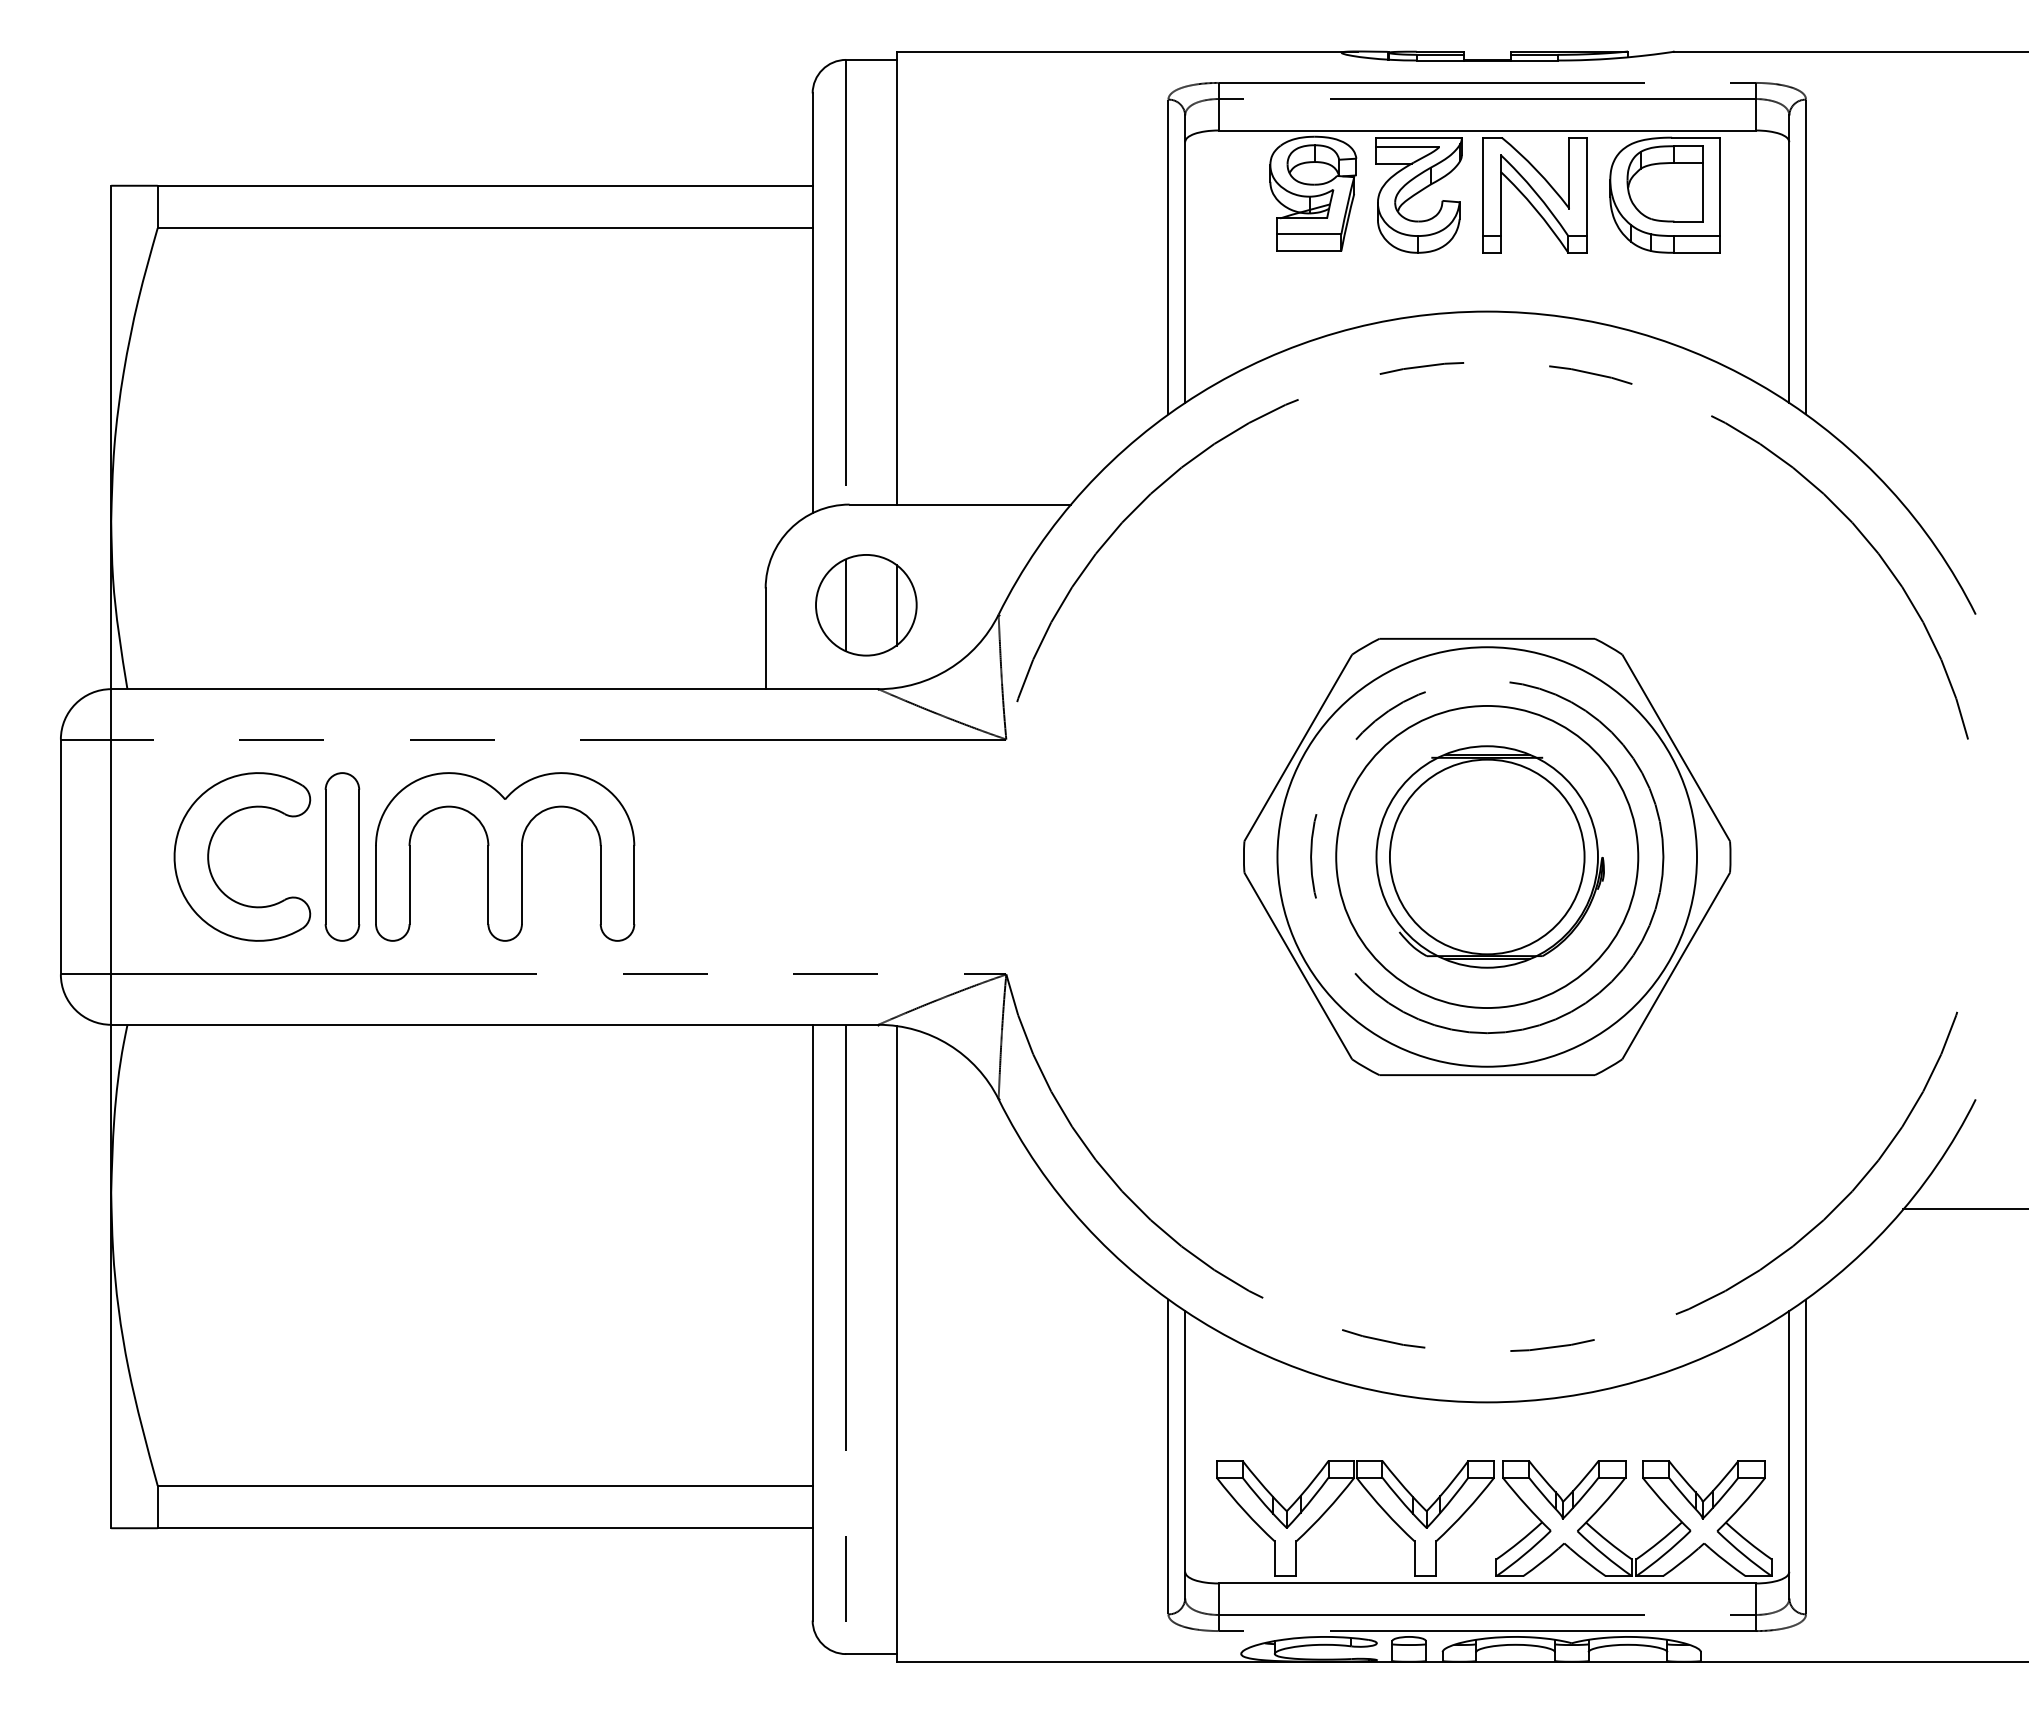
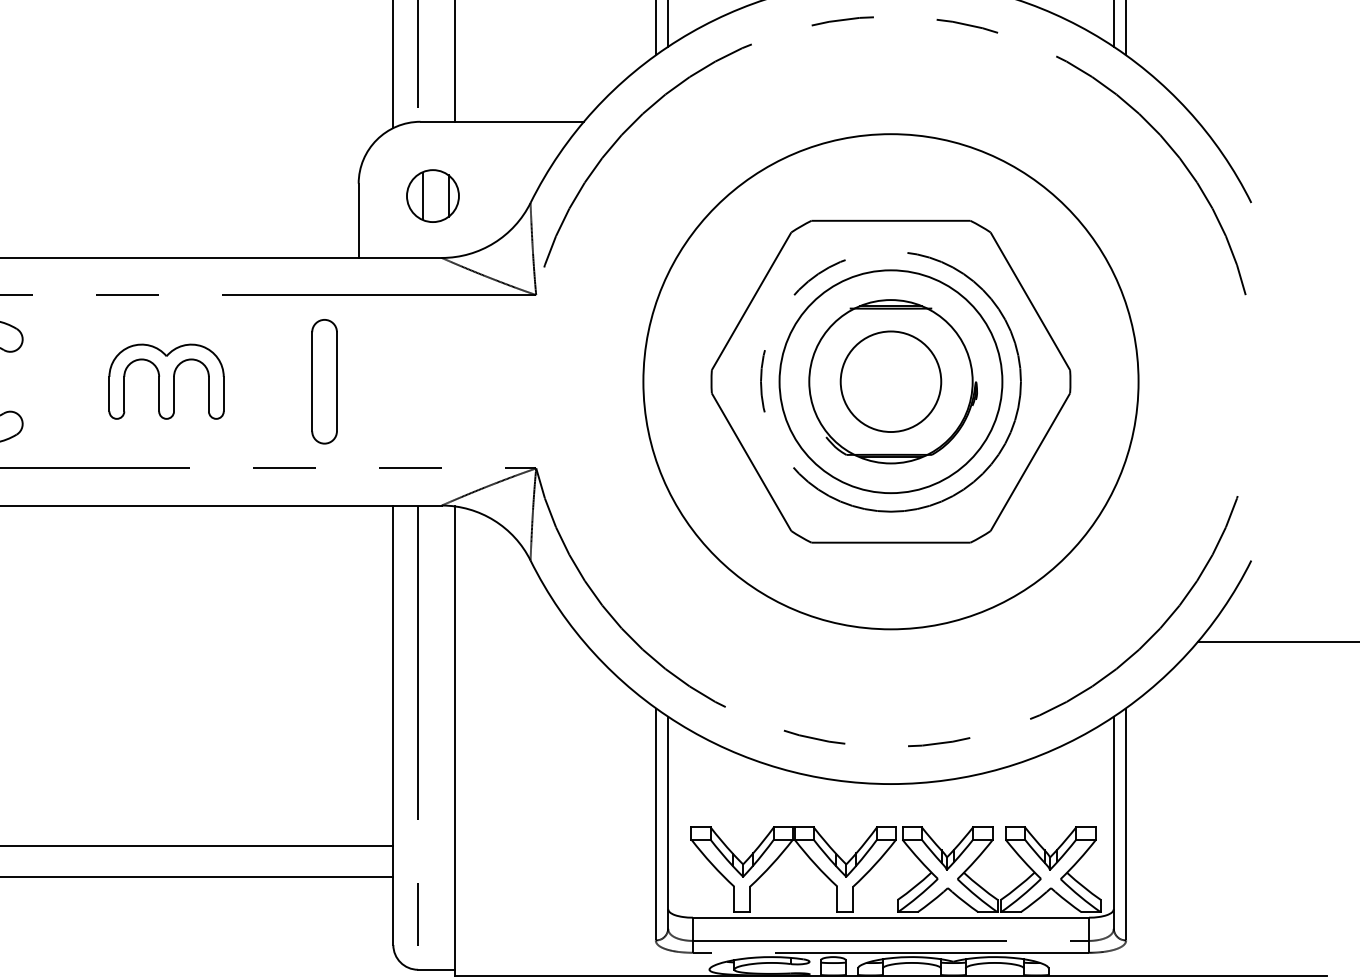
part: (866, 605) -> (433, 196), size x0.7
part: (342, 856) -> (324, 381), moved
part: (505, 856) -> (166, 381), size x0.6
circle: (1486, 856) -> (890, 381), size x0.7
circle: (1487, 856) -> (891, 381), size x1.6

